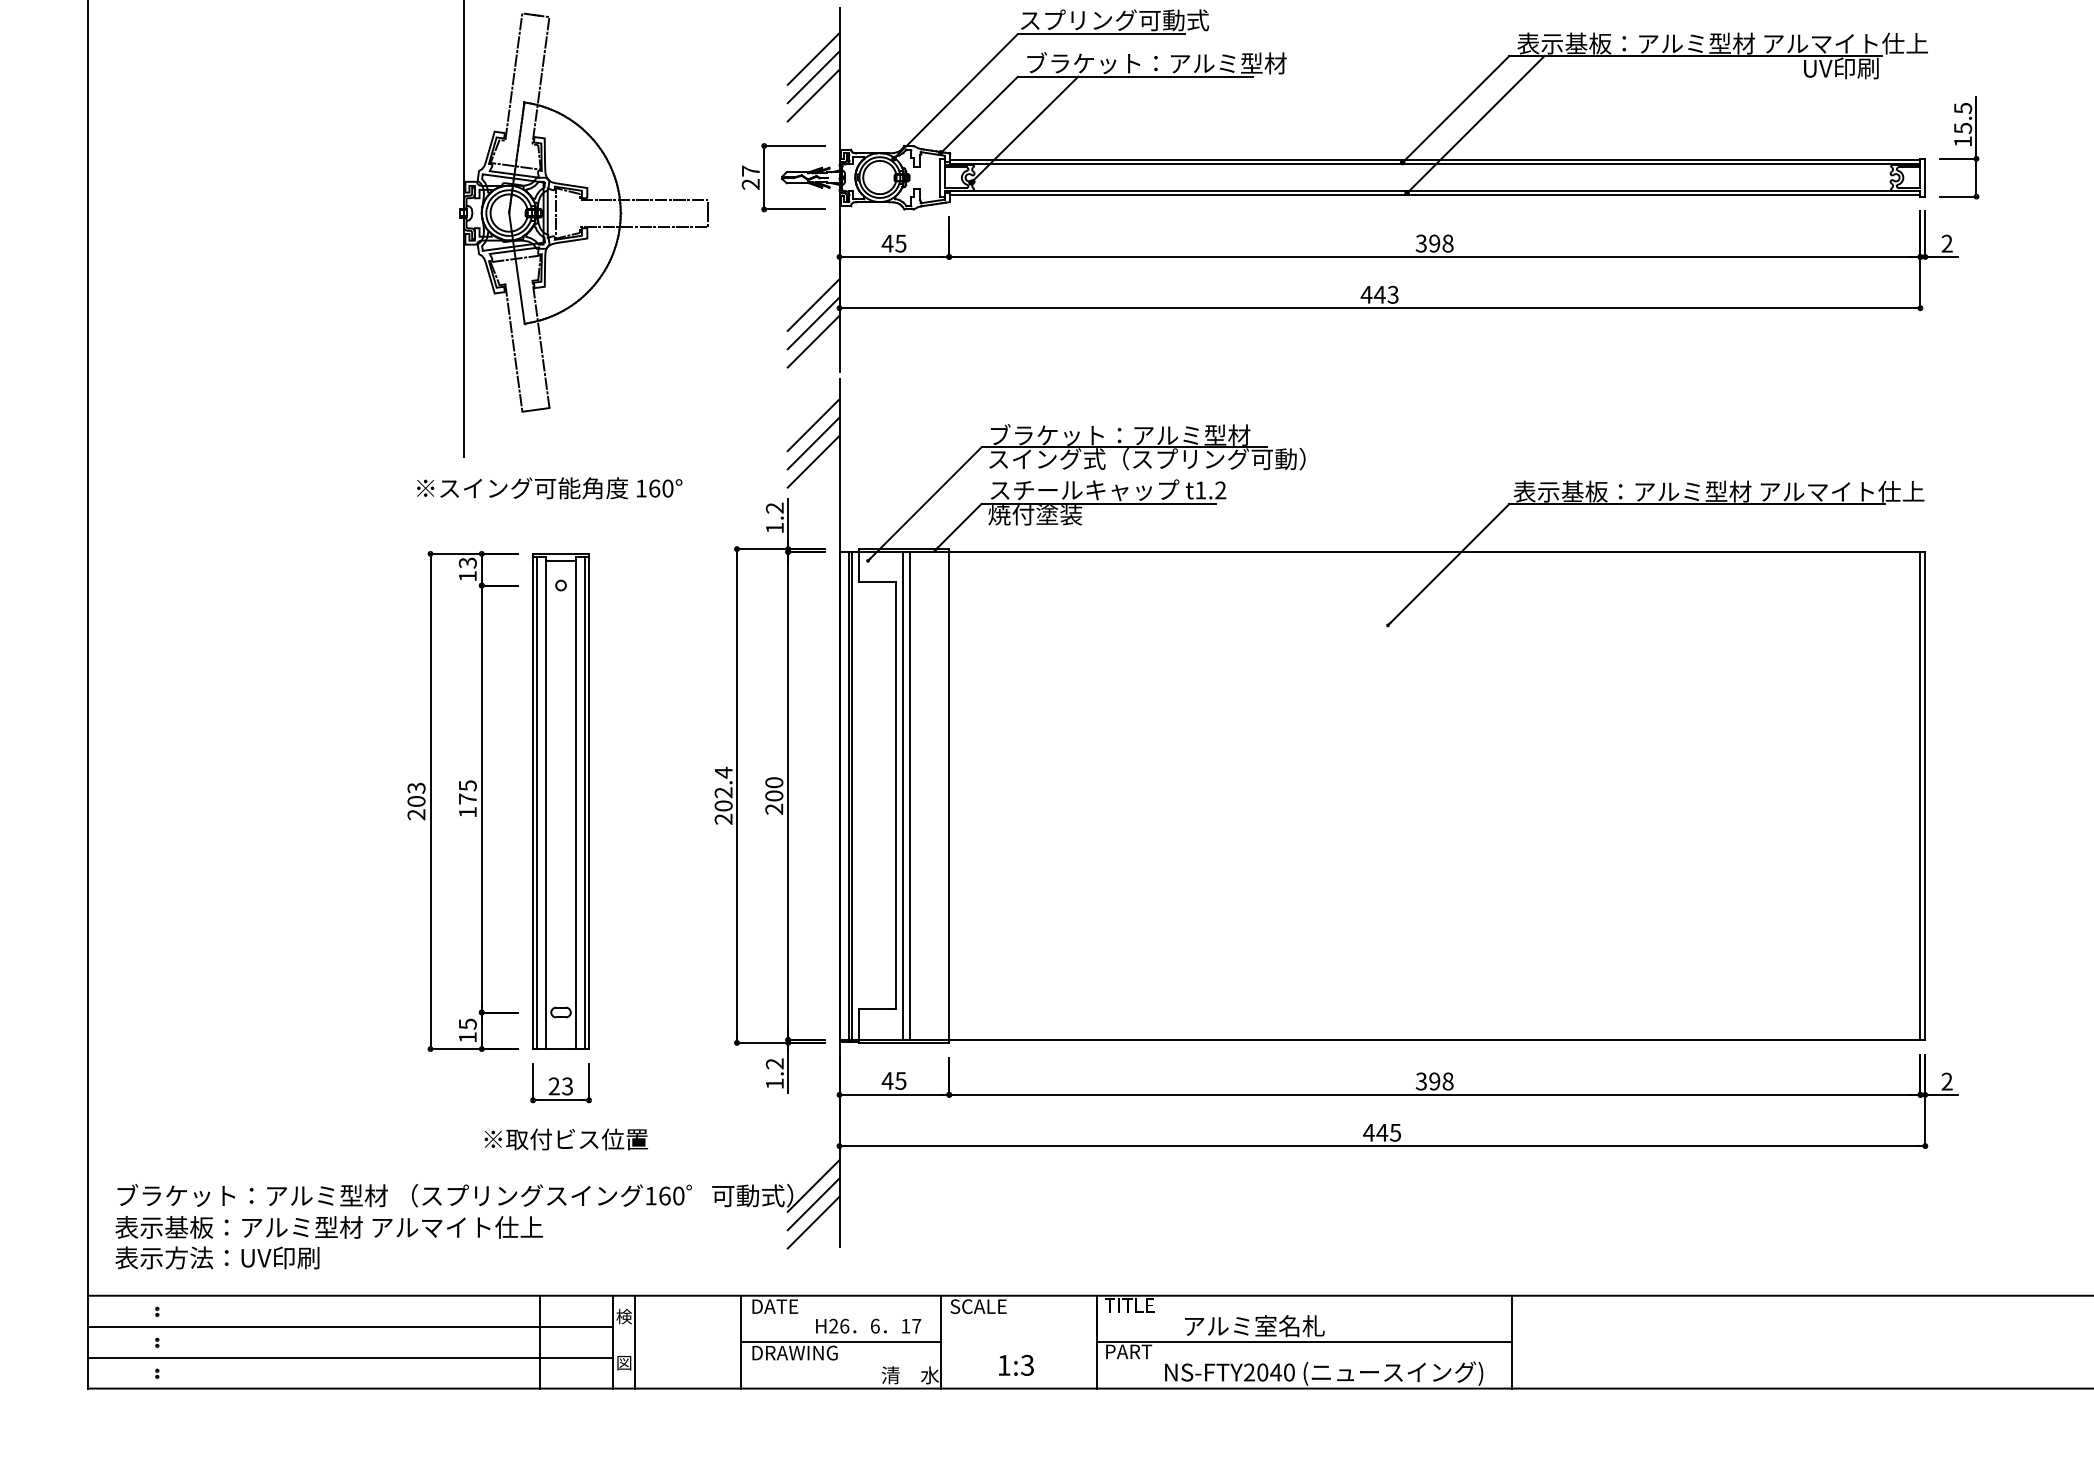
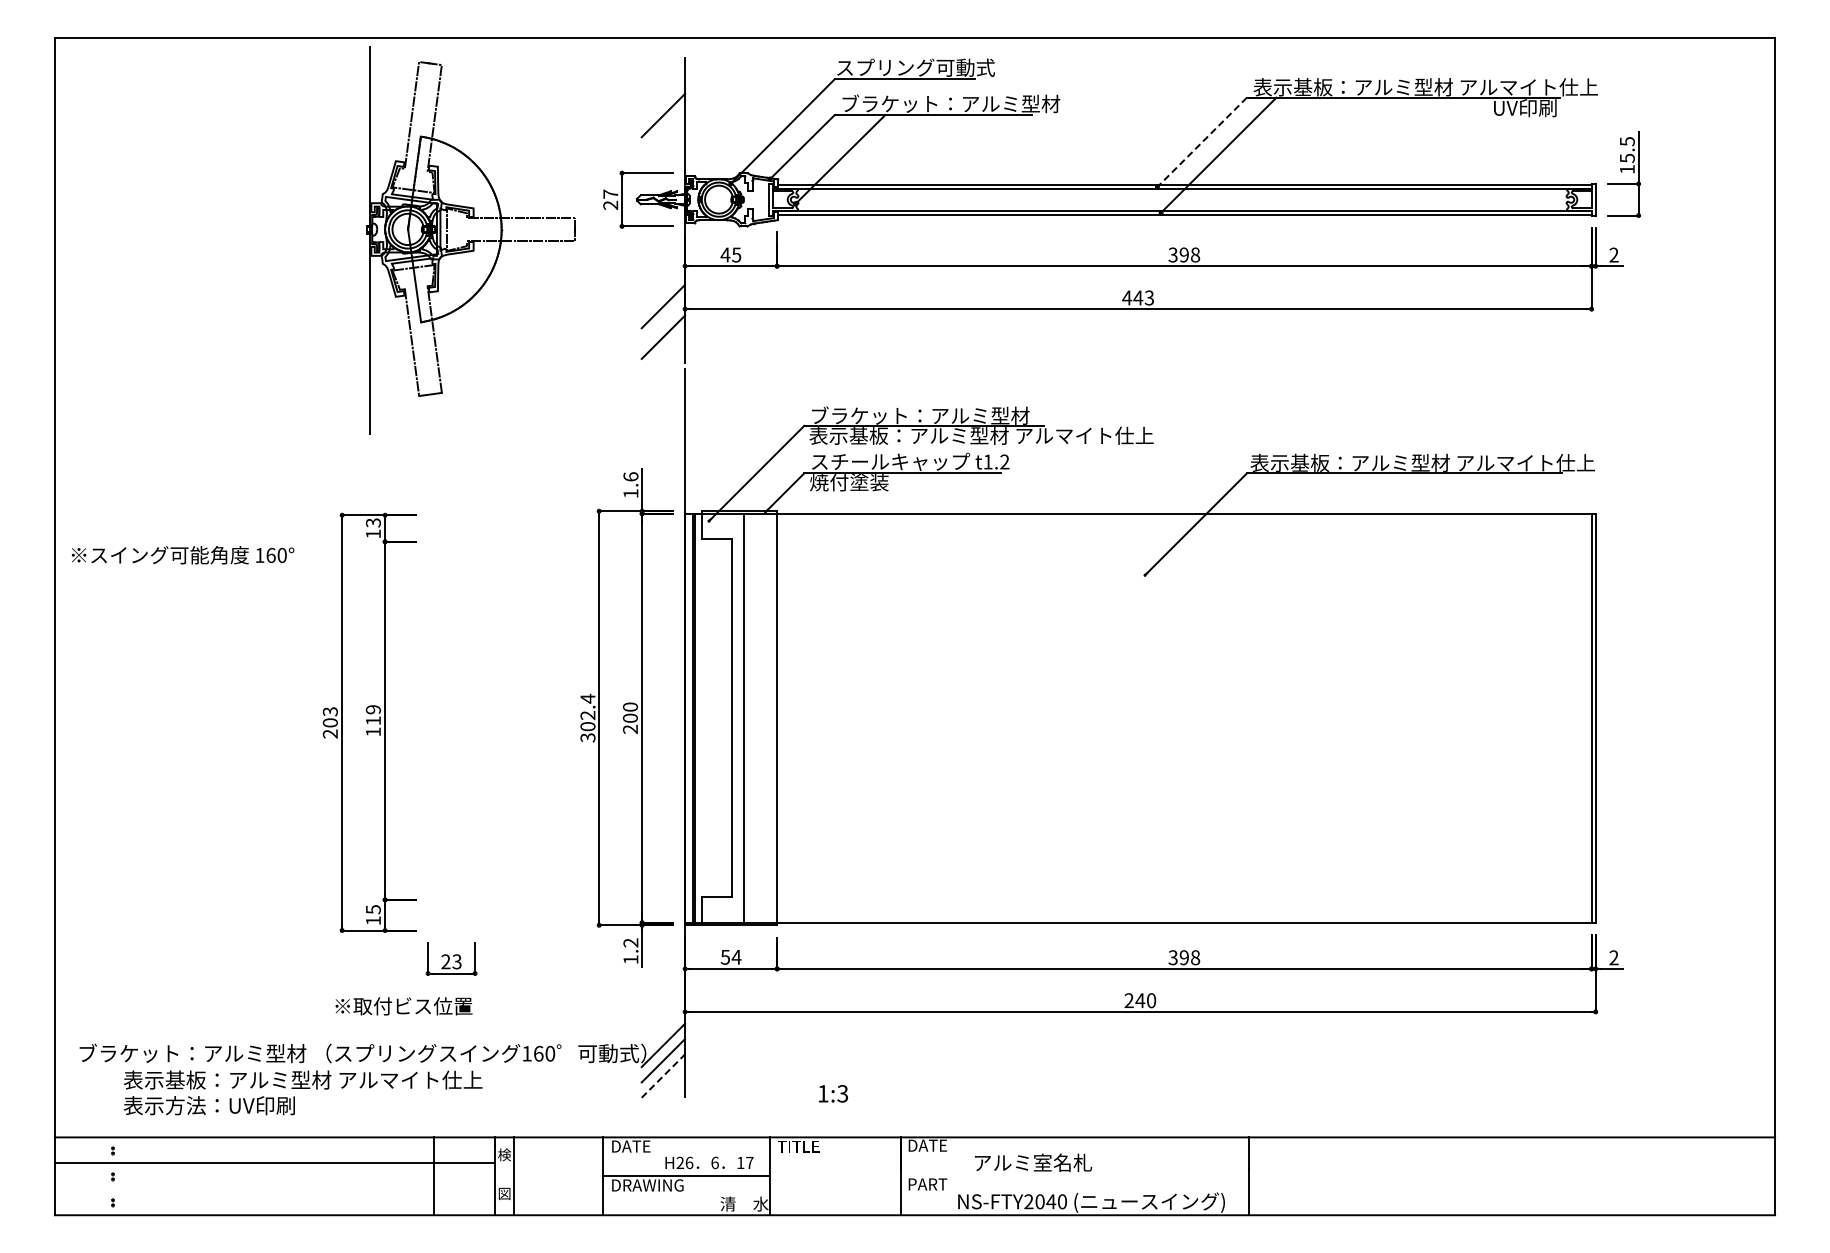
line: (813, 58) -> (663, 99), removed
line: (813, 95) -> (663, 130), removed
line: (1455, 109) -> (1201, 142), solid -> dashed
line: (813, 322) -> (663, 321), removed
line: (813, 424) -> (663, 406), removed
line: (813, 443) -> (663, 422), removed
text: (1192, 458) -> (981, 435), スイング式（スプリング可動） -> 表示基板：アルミ型材 アルマイト仕上
line: (813, 461) -> (663, 437), removed
text: (550, 488) -> (183, 555), moved
text: (774, 507) -> (630, 476), 1.2 -> 1.6
text: (466, 792) -> (372, 715), 175 -> 119
line: (903, 795) -> (738, 717), removed
part: (560, 801) -> (451, 722), removed
text: (724, 818) -> (588, 737), 202.4 -> 302.4
text: (893, 1081) -> (730, 957), 45 -> 54
text: (1382, 1132) -> (1140, 1000), 445 -> 240
text: (565, 1139) -> (403, 1006), moved
line: (813, 1223) -> (663, 1076), solid -> dashed
text: (328, 1242) -> (302, 1092), moved
text: (1129, 1305) -> (928, 1145), TITLE -> DATE
text: (978, 1306) -> (801, 1146), SCALE -> TITLE
line: (1303, 1342) -> (1074, 1176), removed
line: (349, 1357) -> (274, 1189), removed
text: (1015, 1365) -> (832, 1093), moved

